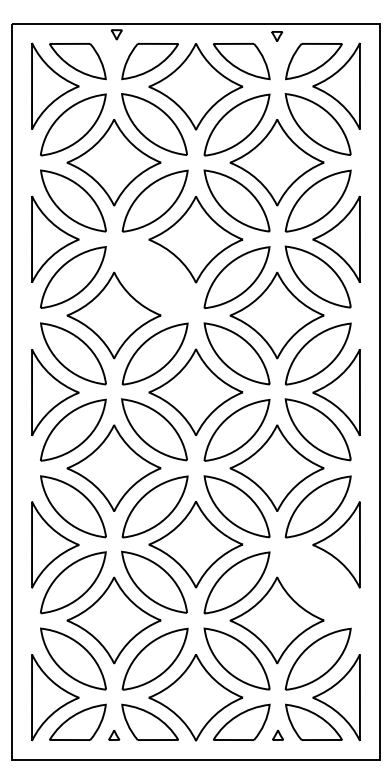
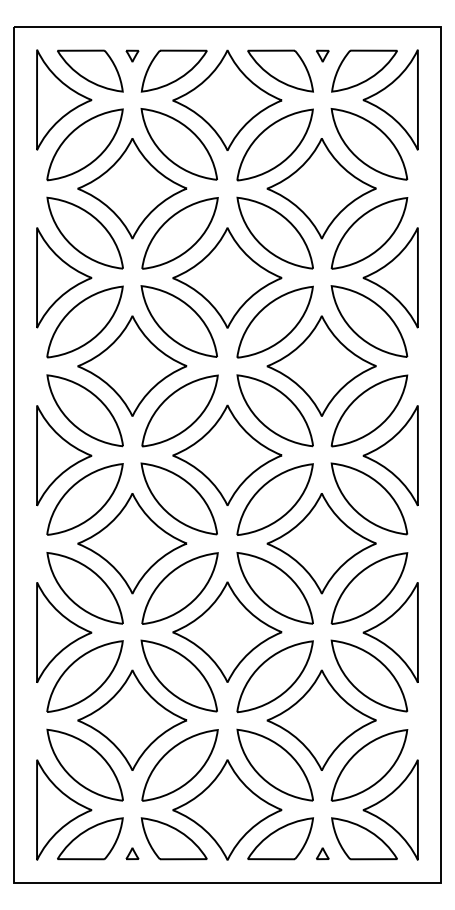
part: (116, 34) -> (132, 55), moved
part: (276, 35) -> (322, 55), moved
part: (153, 277) -> (178, 321), added
part: (318, 581) -> (369, 675), added

